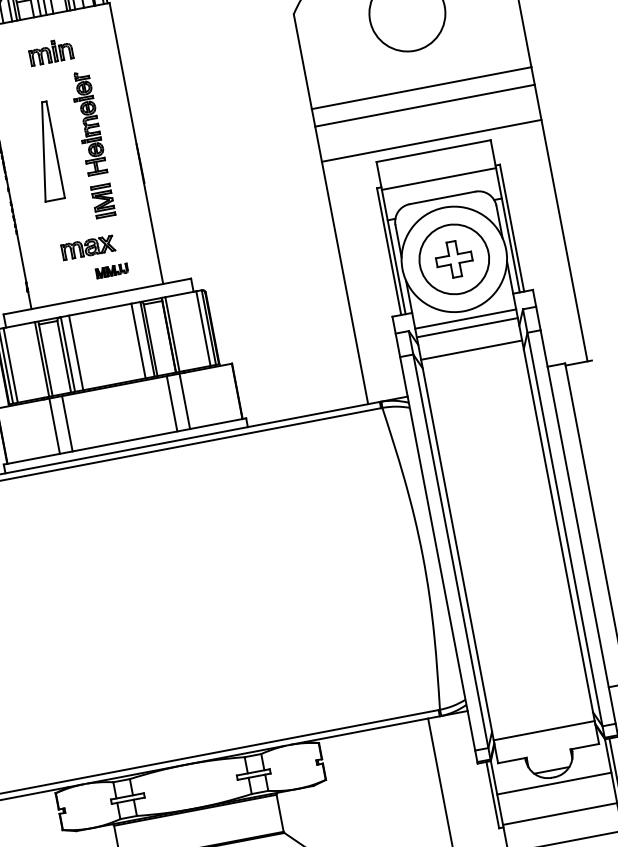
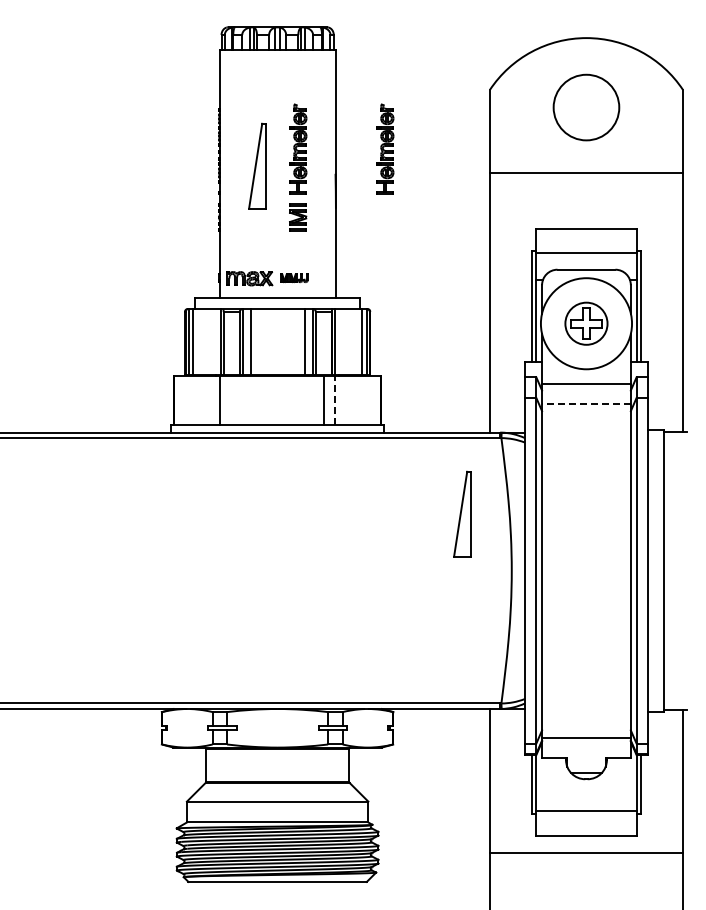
part: (50, 52) -> (277, 82), removed
part: (187, 103) -> (385, 148), added
line: (423, 105) -> (585, 188), removed
line: (430, 141) -> (585, 219), removed
part: (87, 247) -> (249, 278), moved
circle: (454, 259) -> (586, 323), size x0.7
line: (465, 319) -> (586, 376), removed
line: (470, 350) -> (585, 403), solid -> dashed
line: (184, 401) -> (334, 400), solid -> dashed
line: (67, 423) -> (231, 400), removed
part: (354, 502) -> (462, 513), added
line: (554, 783) -> (586, 784), removed

